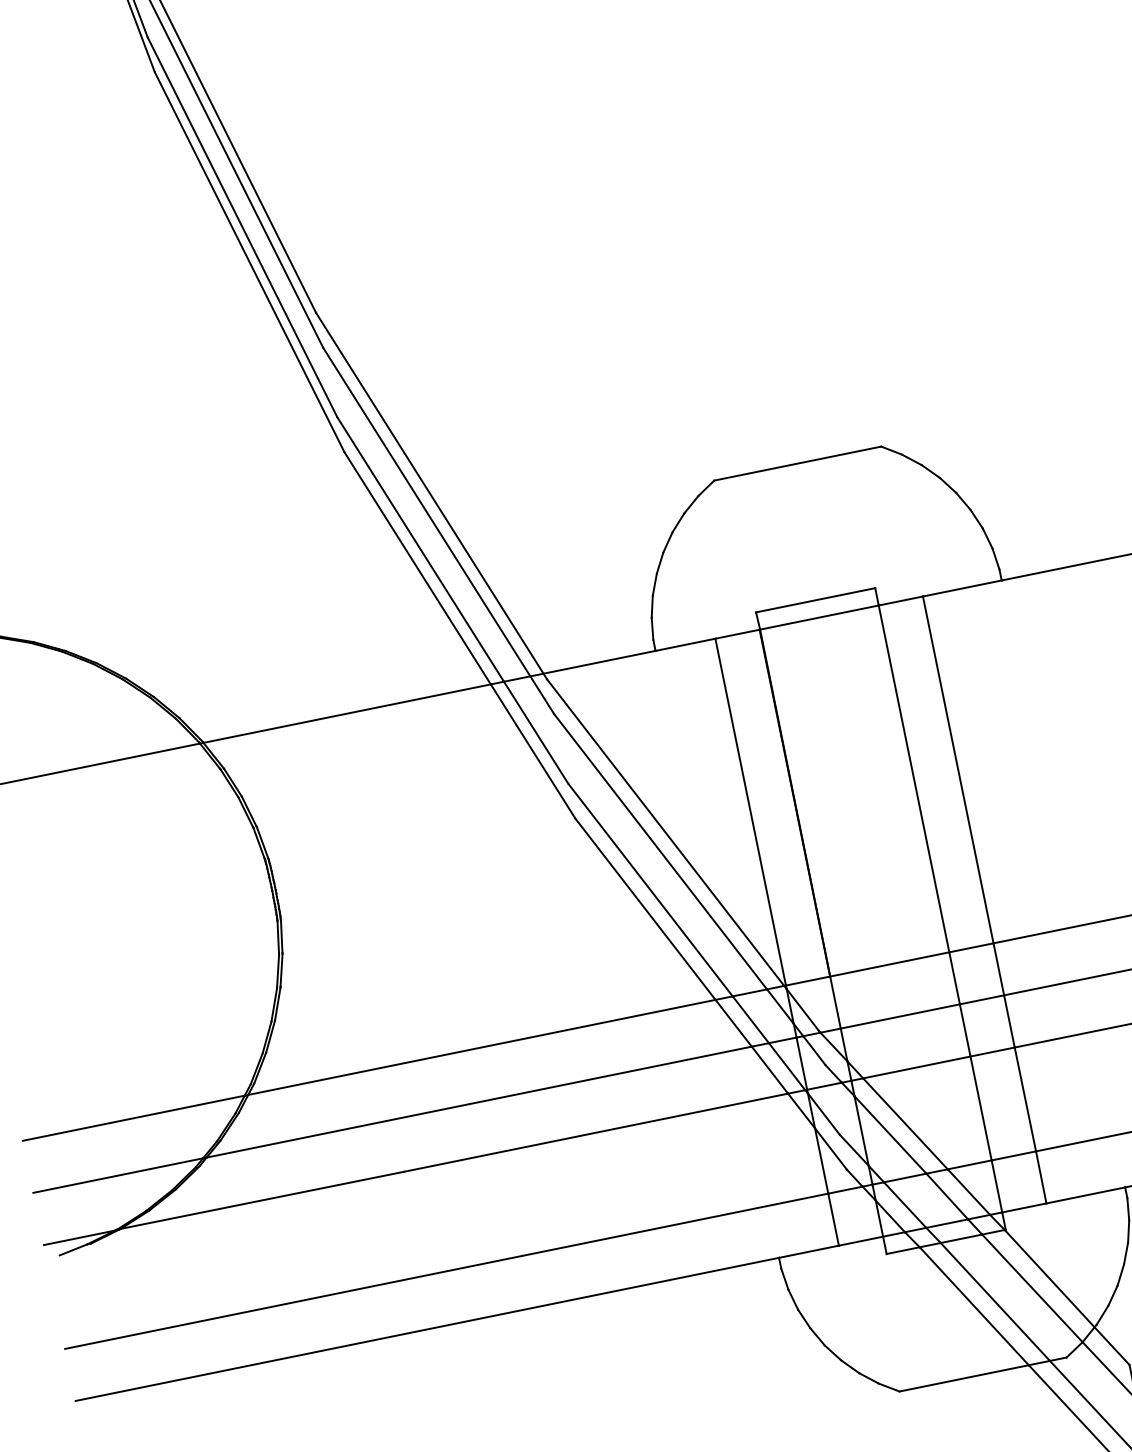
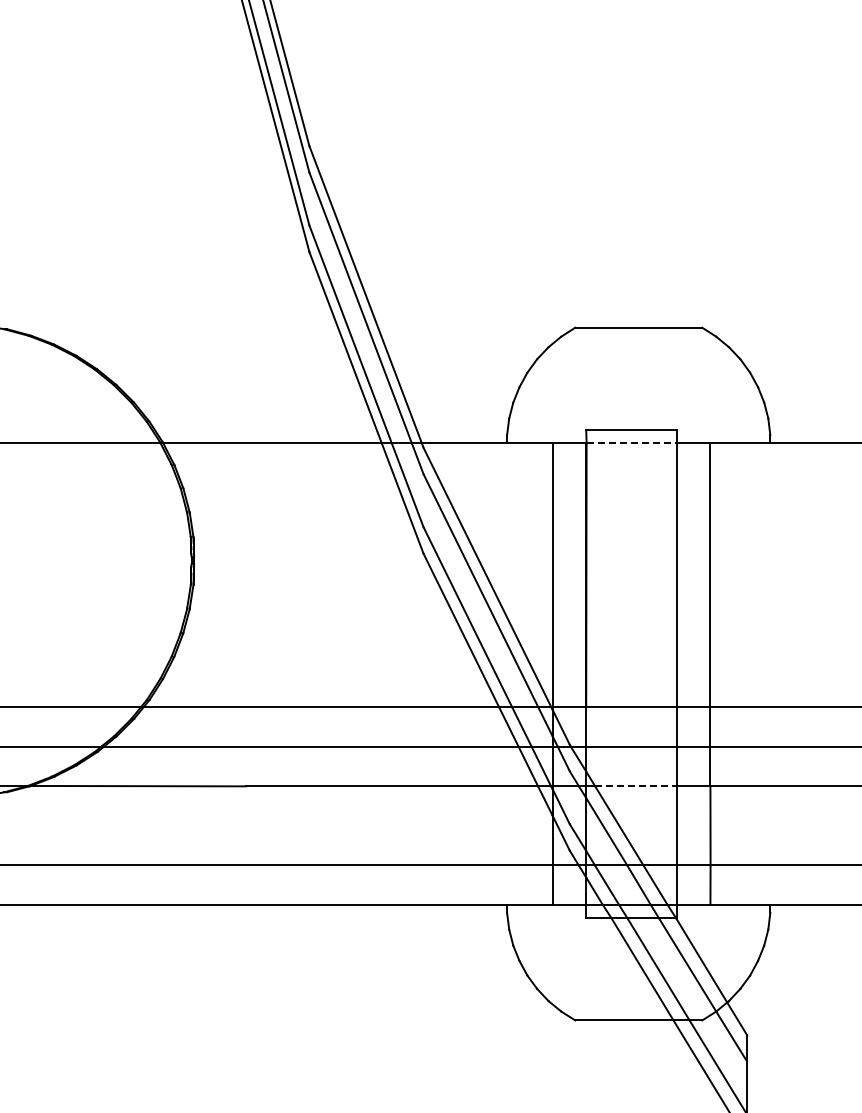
line: (820, 617) -> (632, 443), solid -> dashed
line: (917, 1067) -> (636, 786), solid -> dashed

